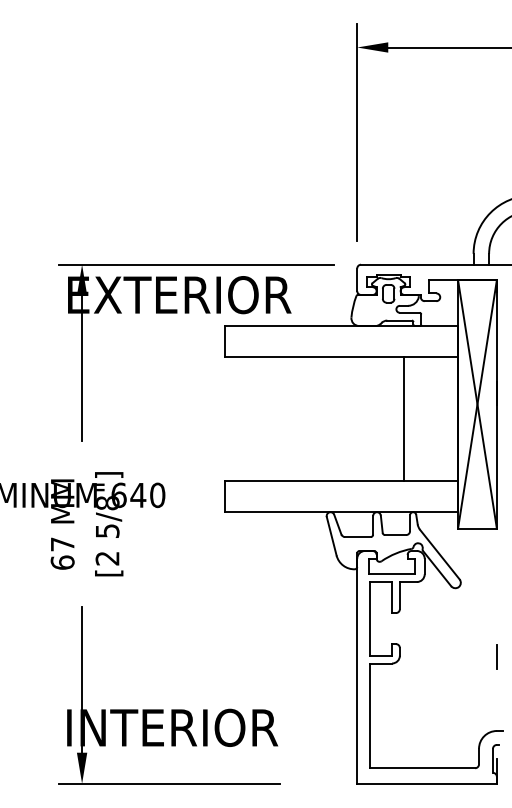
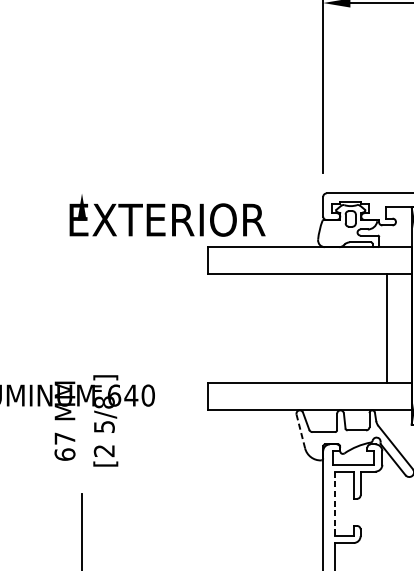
line: (195, 264) -> (181, 193), removed
line: (82, 368) -> (82, 284), removed
line: (403, 419) -> (386, 329), moved
line: (331, 536) -> (300, 431), solid -> dashed
line: (370, 618) -> (334, 503), solid -> dashed

